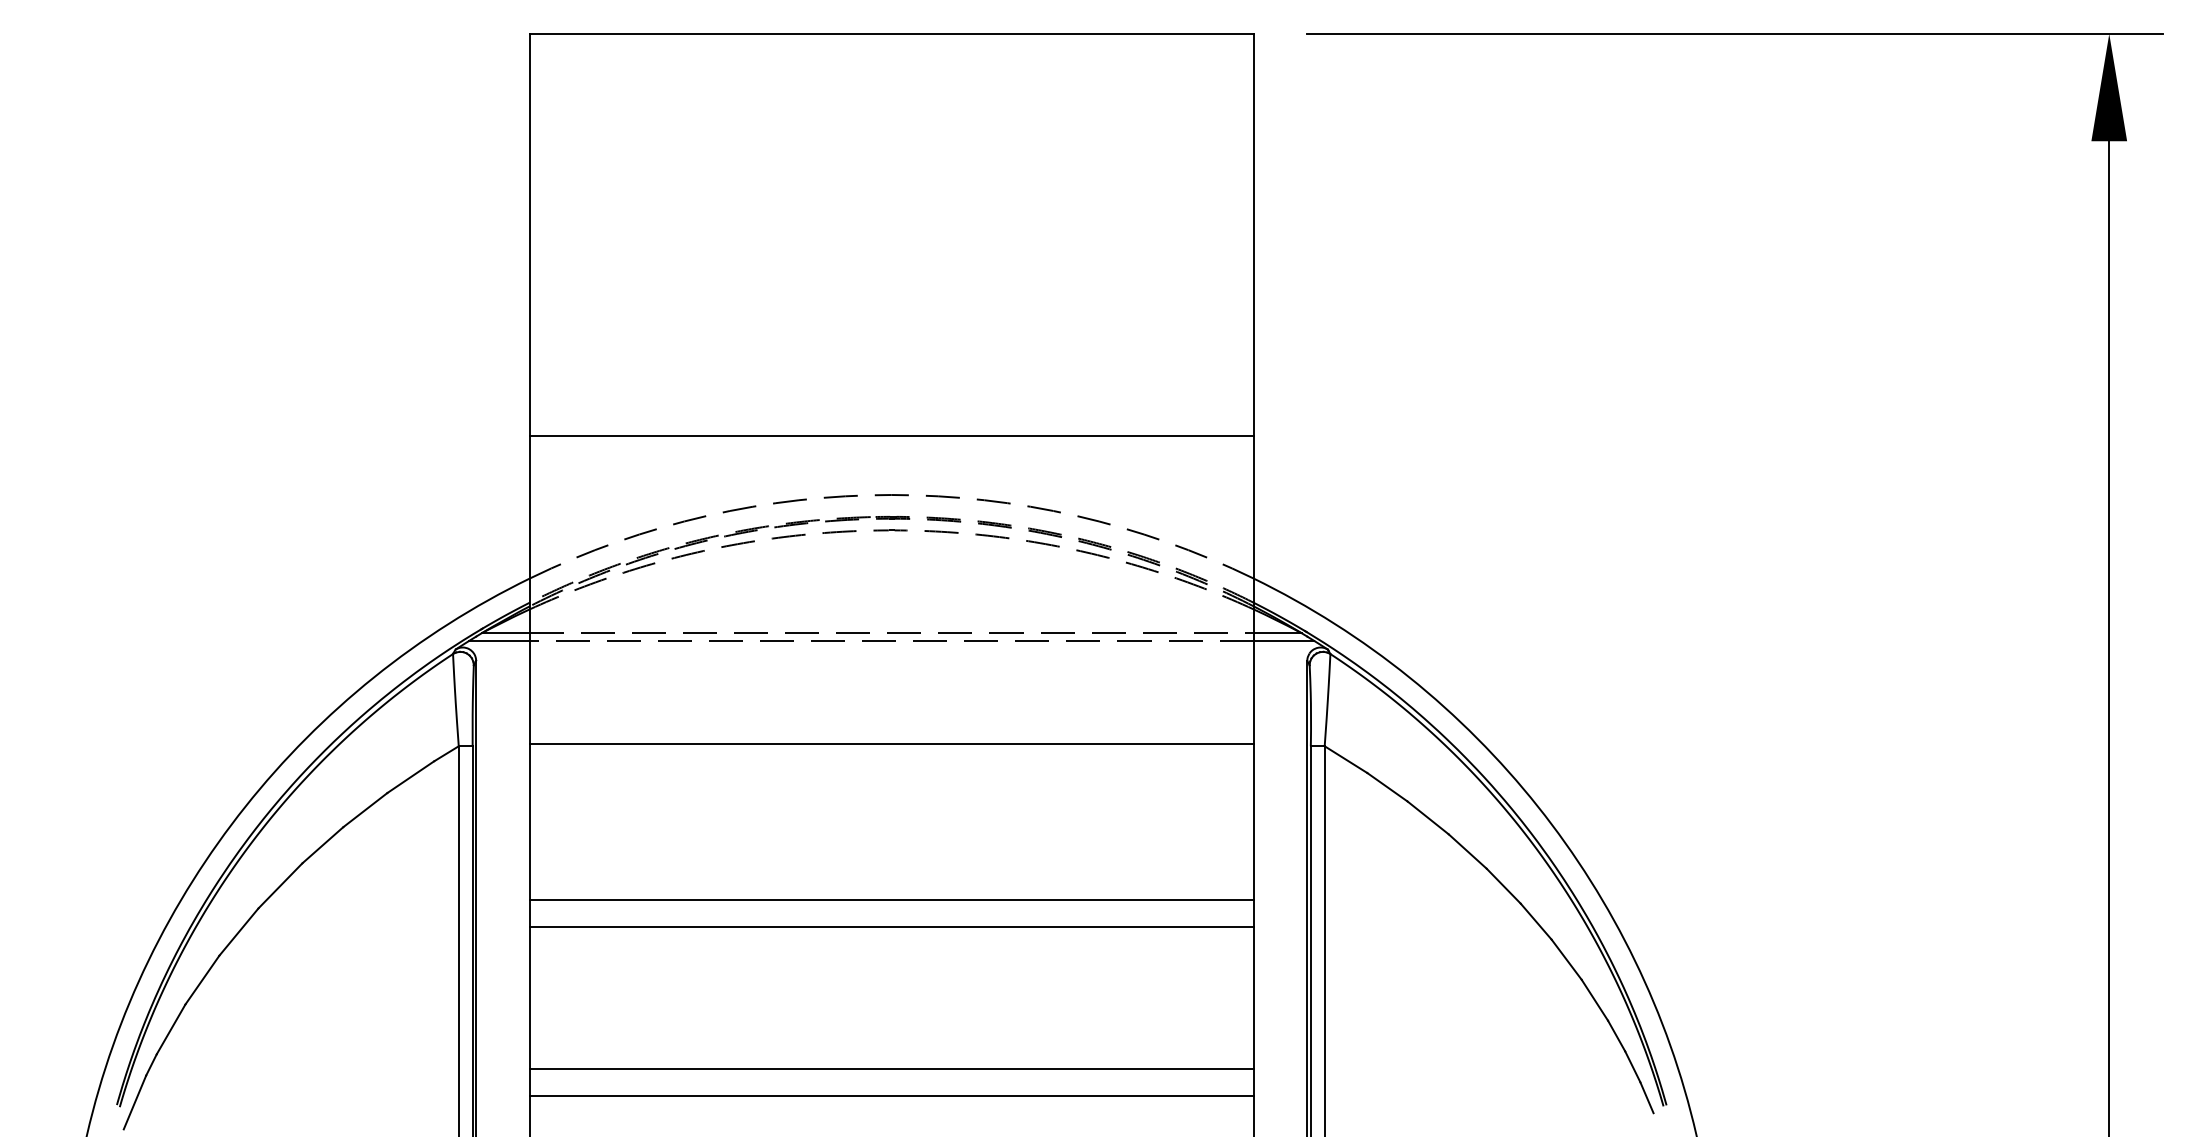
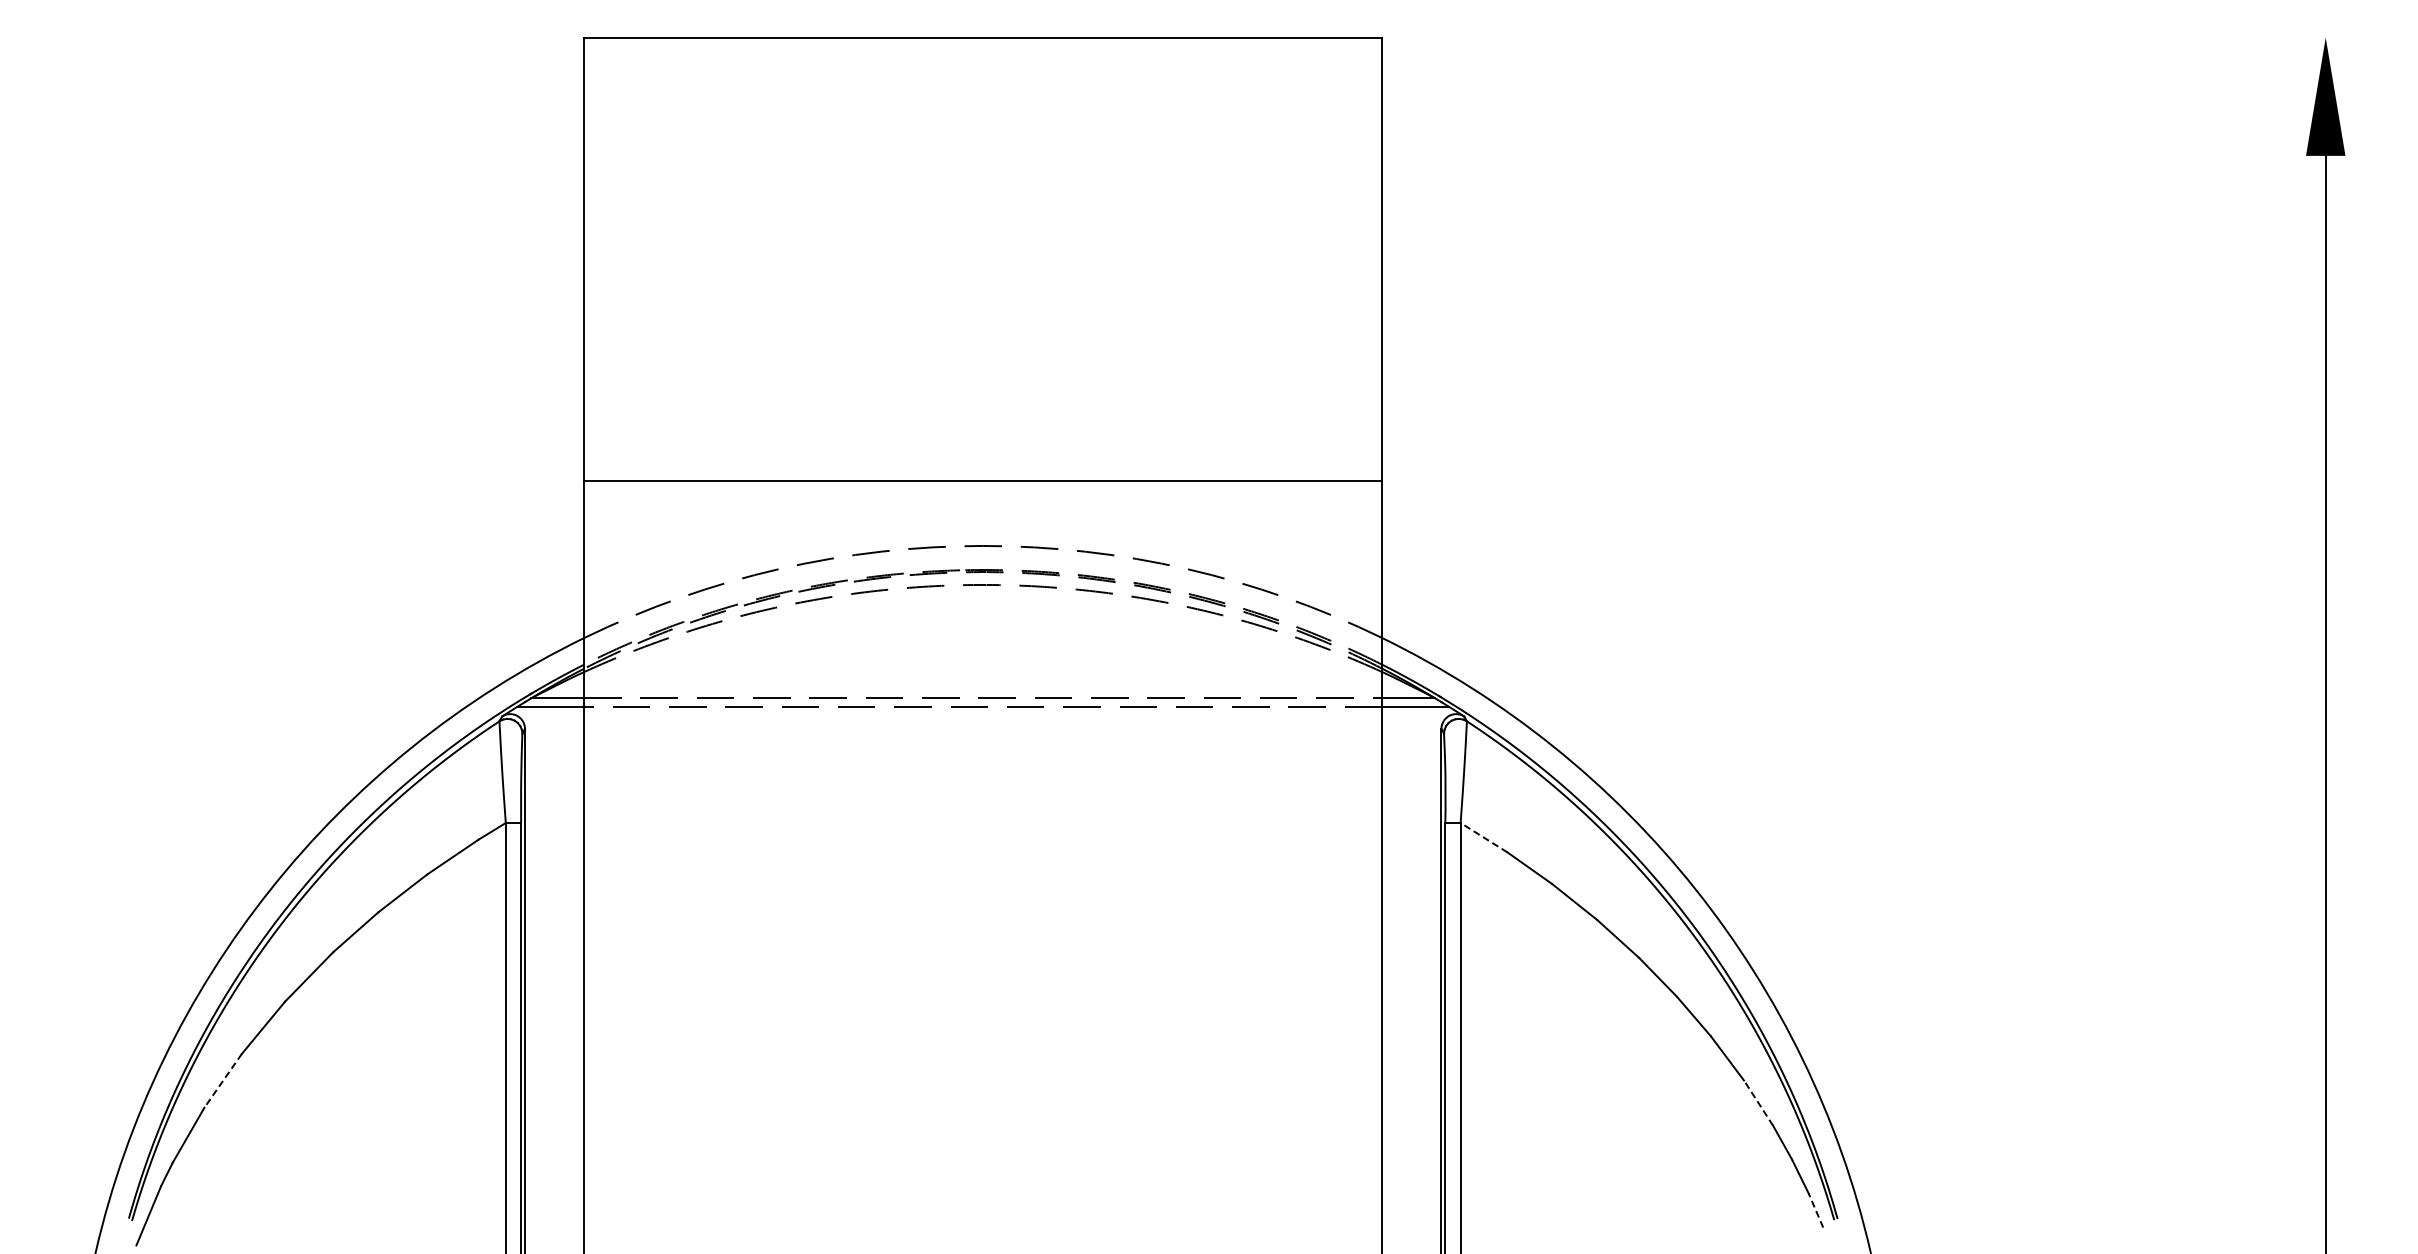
line: (1734, 33) -> (1912, 37), removed
line: (891, 743) -> (983, 820), removed
line: (1346, 759) -> (1484, 837), solid -> dashed
line: (891, 899) -> (983, 992), removed
line: (891, 926) -> (983, 1021), removed
line: (202, 979) -> (223, 1080), solid -> dashed
line: (1594, 1000) -> (1758, 1103), solid -> dashed
line: (891, 1068) -> (983, 1178), removed
line: (891, 1095) -> (983, 1208), removed
line: (1646, 1097) -> (1815, 1210), solid -> dashed

